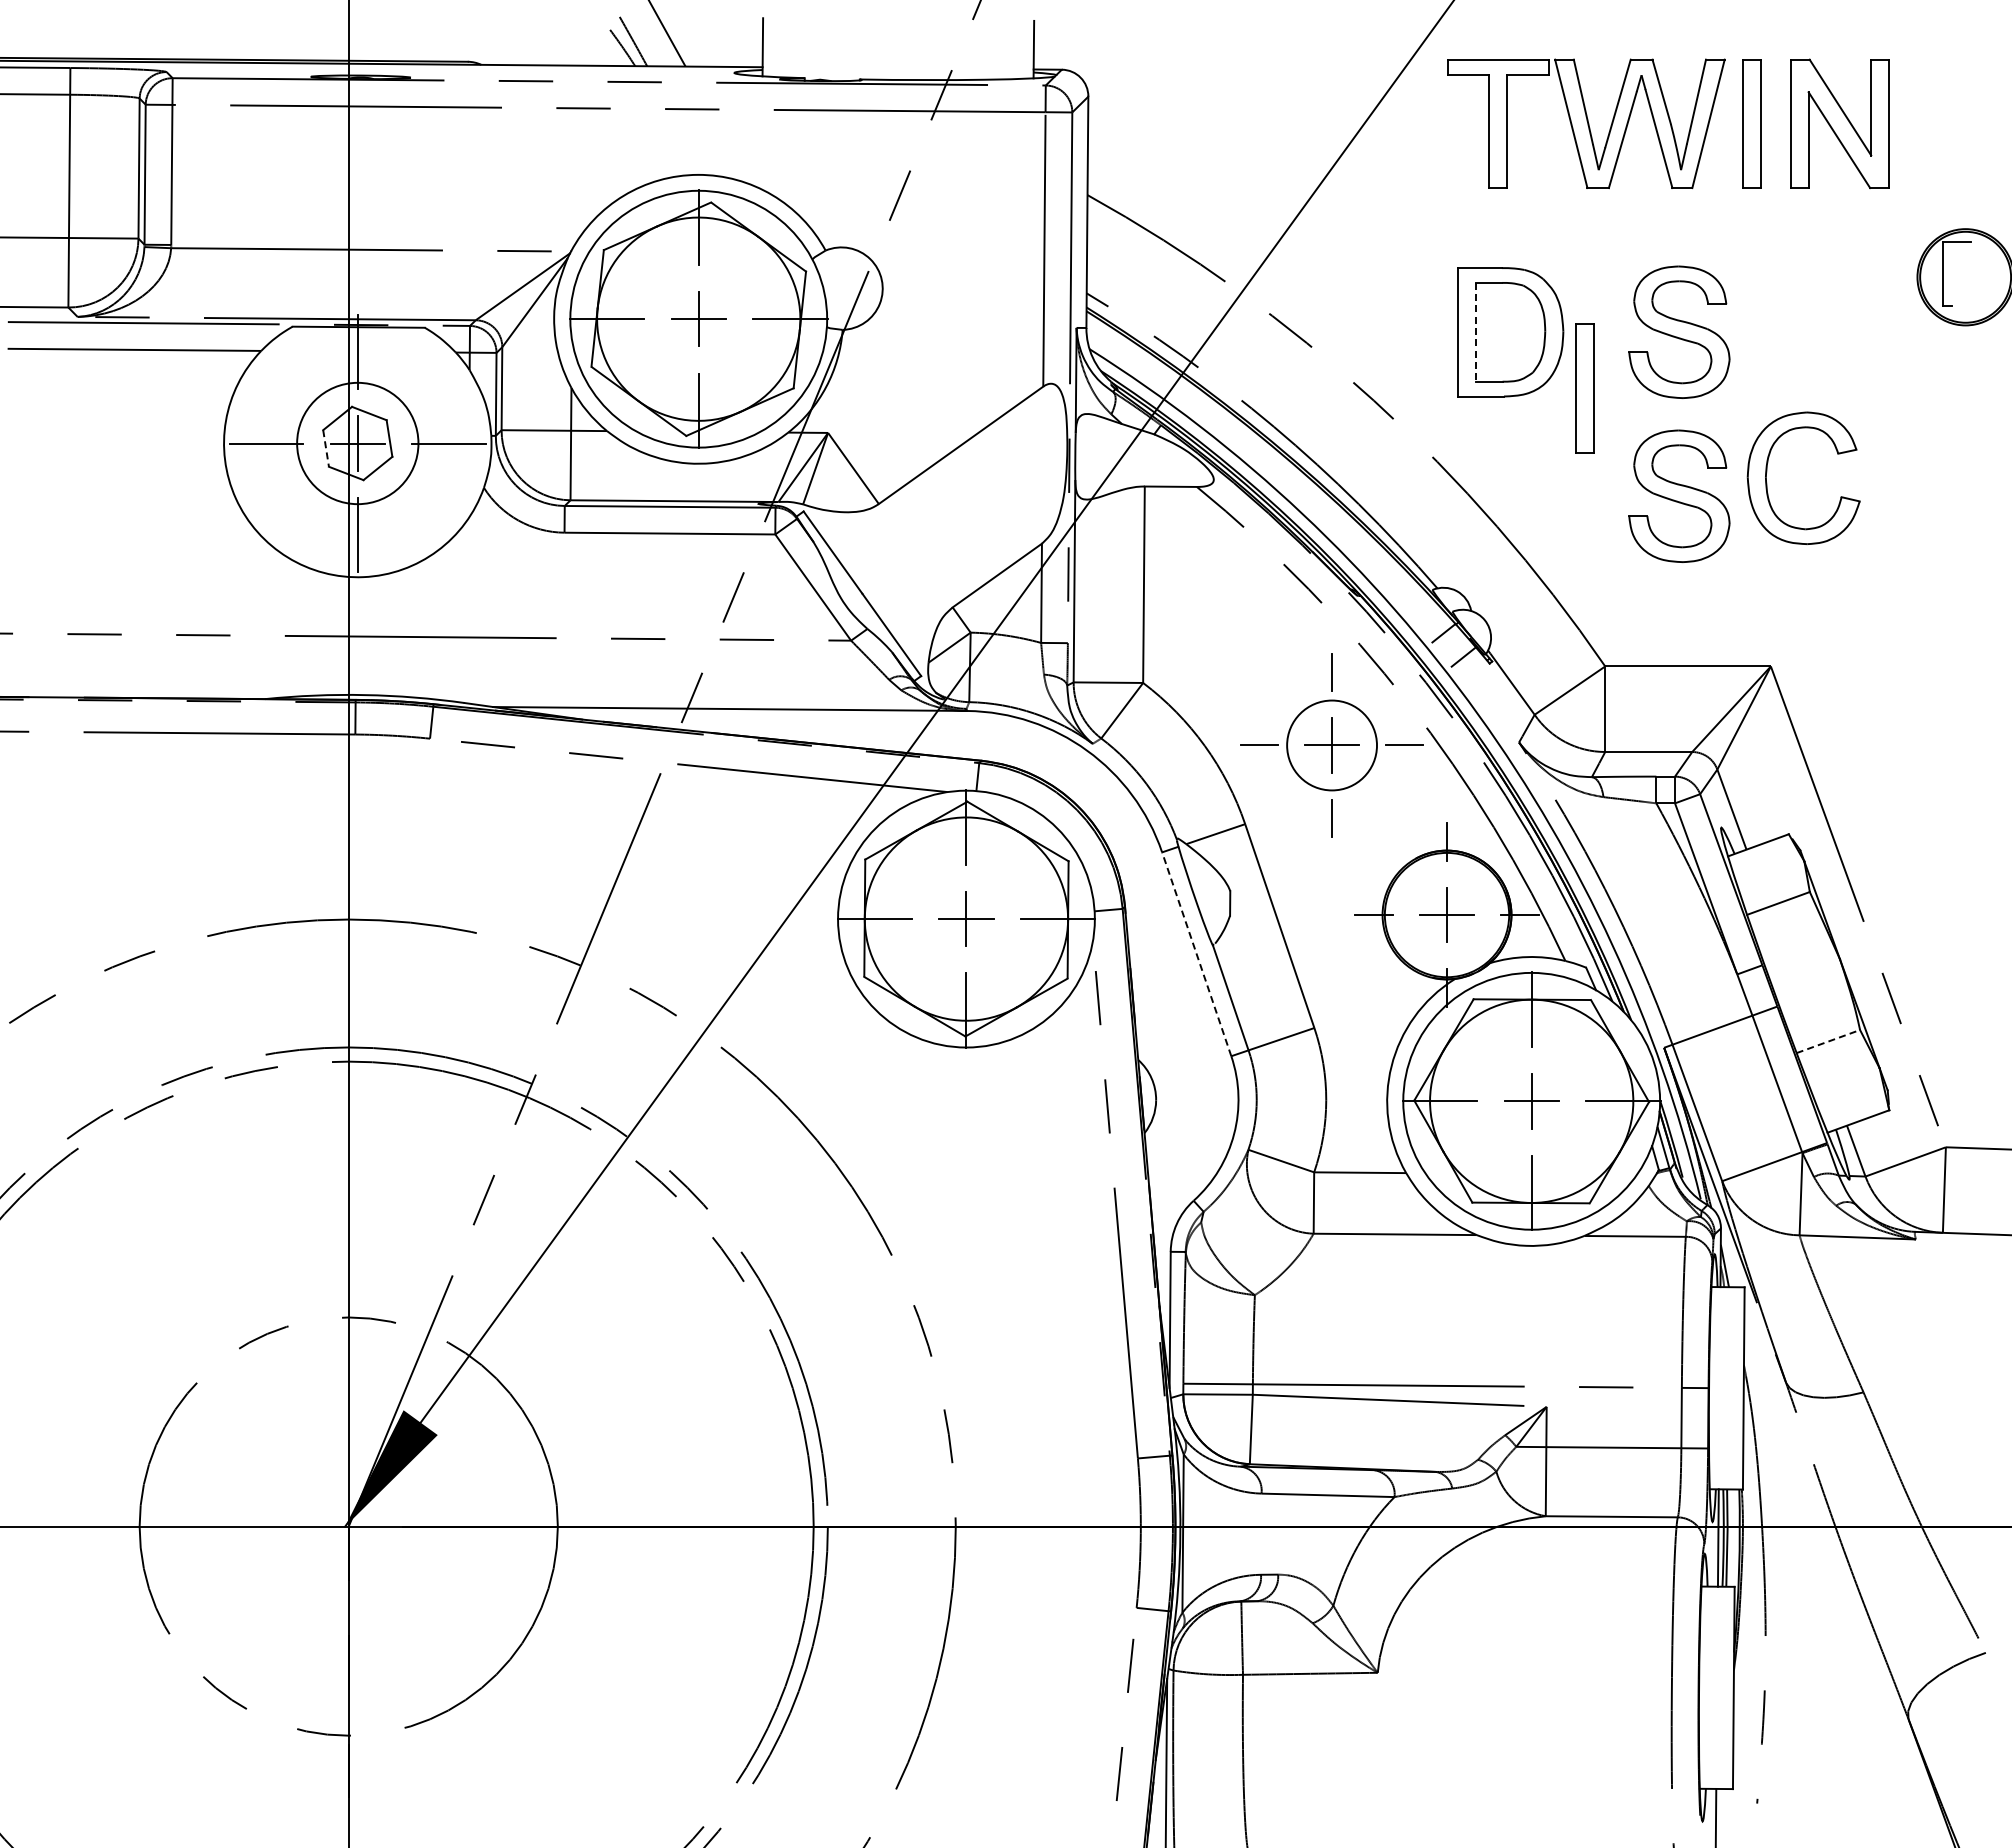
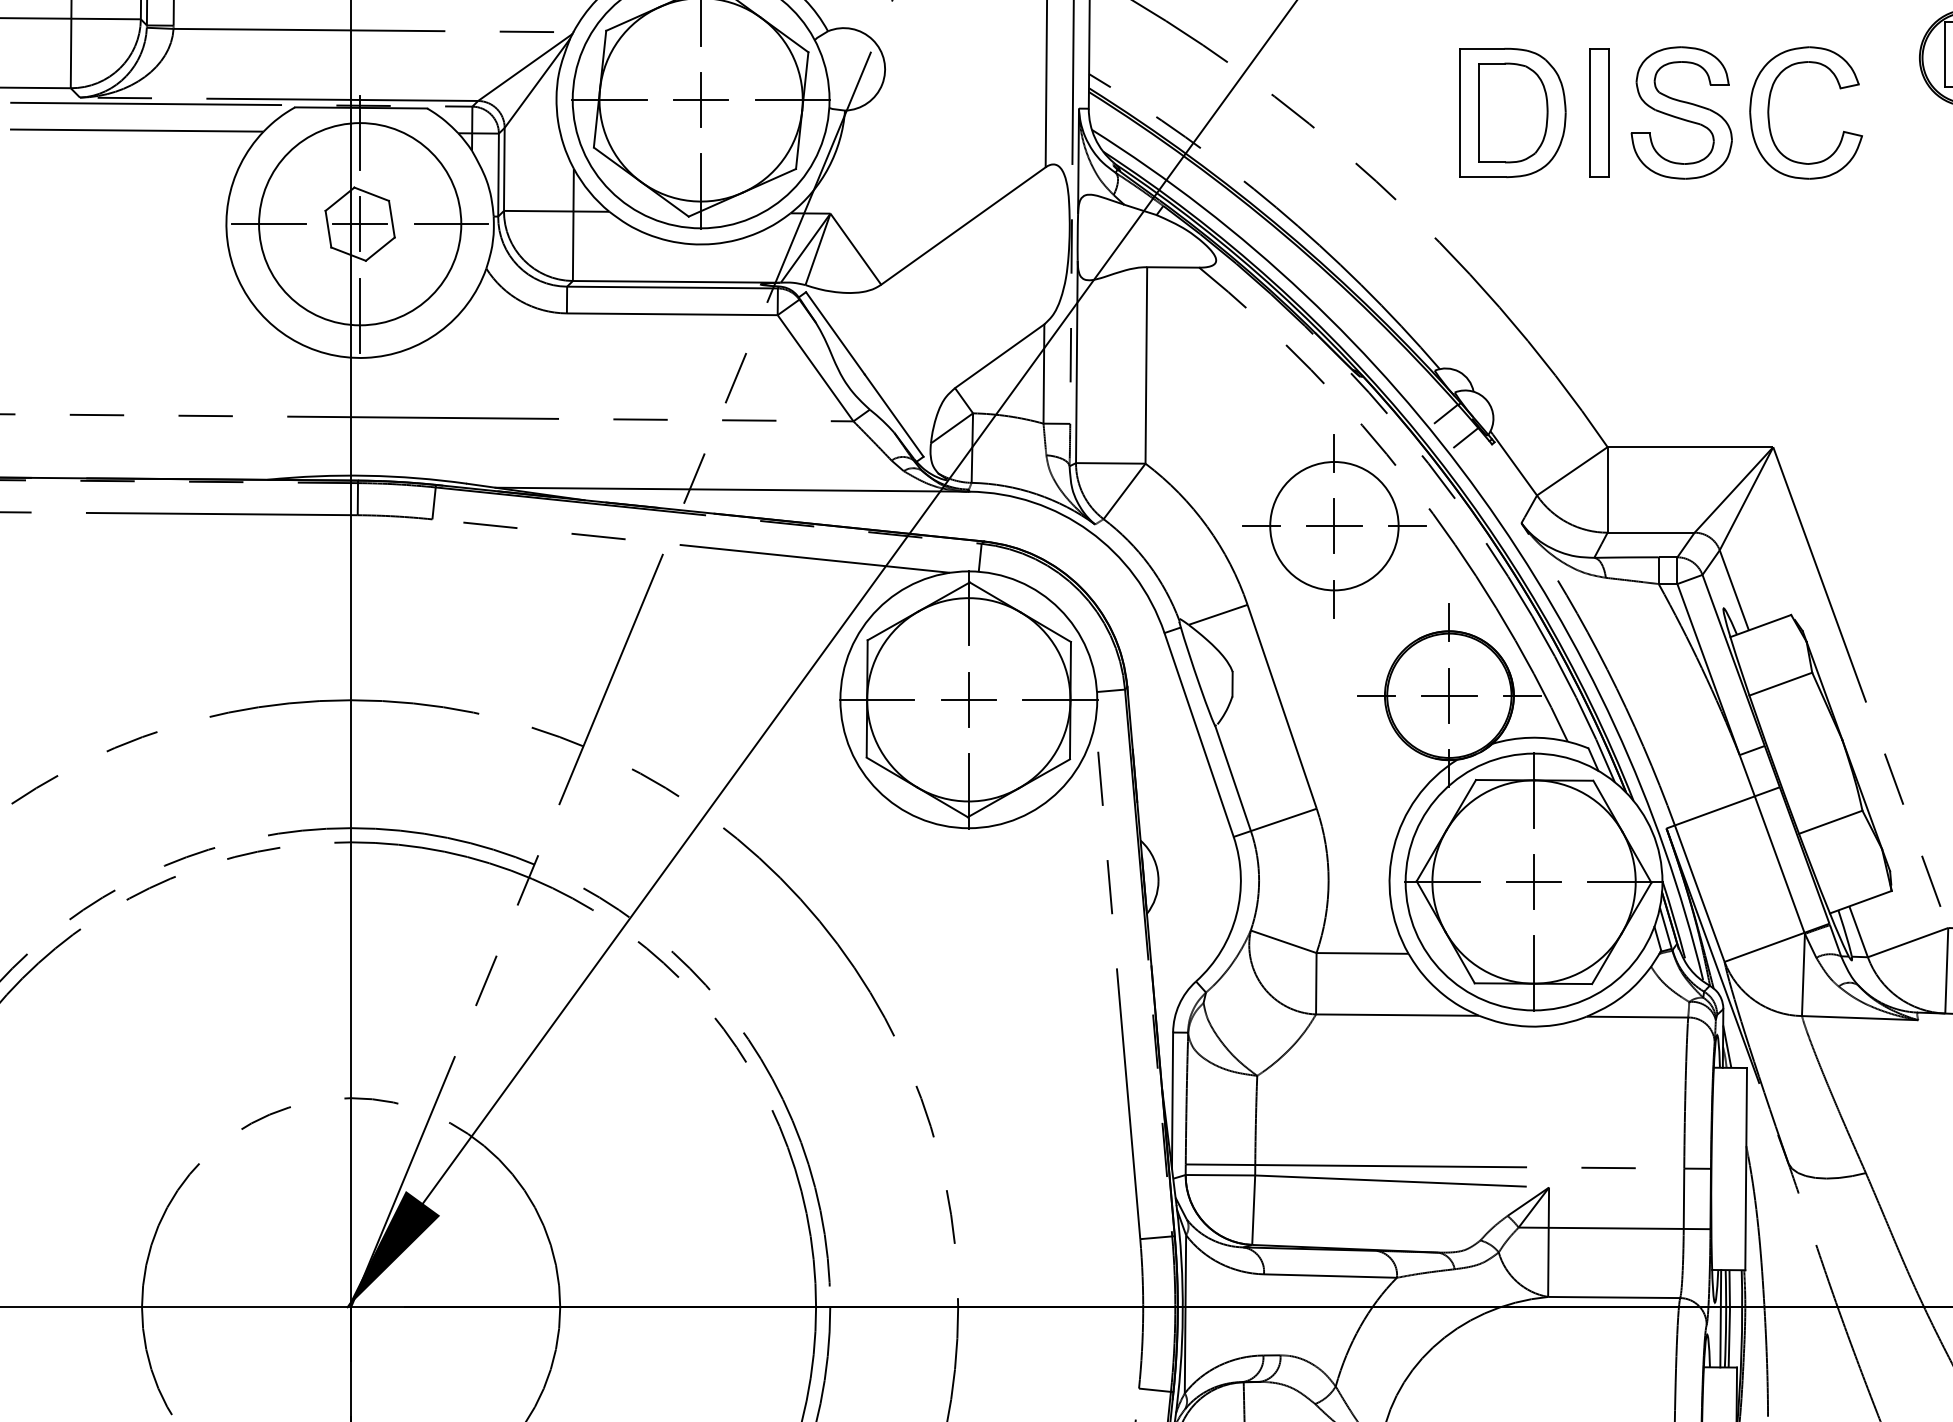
line: (1476, 332) -> (1478, 113), dashed -> solid
part: (1584, 388) -> (1598, 113), moved
circle: (357, 443) -> (359, 224), size x1.67
line: (326, 448) -> (328, 229), dashed -> solid
part: (1767, 472) -> (1769, 107), moved
part: (1679, 495) -> (1681, 276), removed
circle: (1331, 745) -> (1333, 526), size x1.43
line: (1196, 954) -> (1198, 735), dashed -> solid
line: (1828, 1041) -> (1830, 822), dashed -> solid

